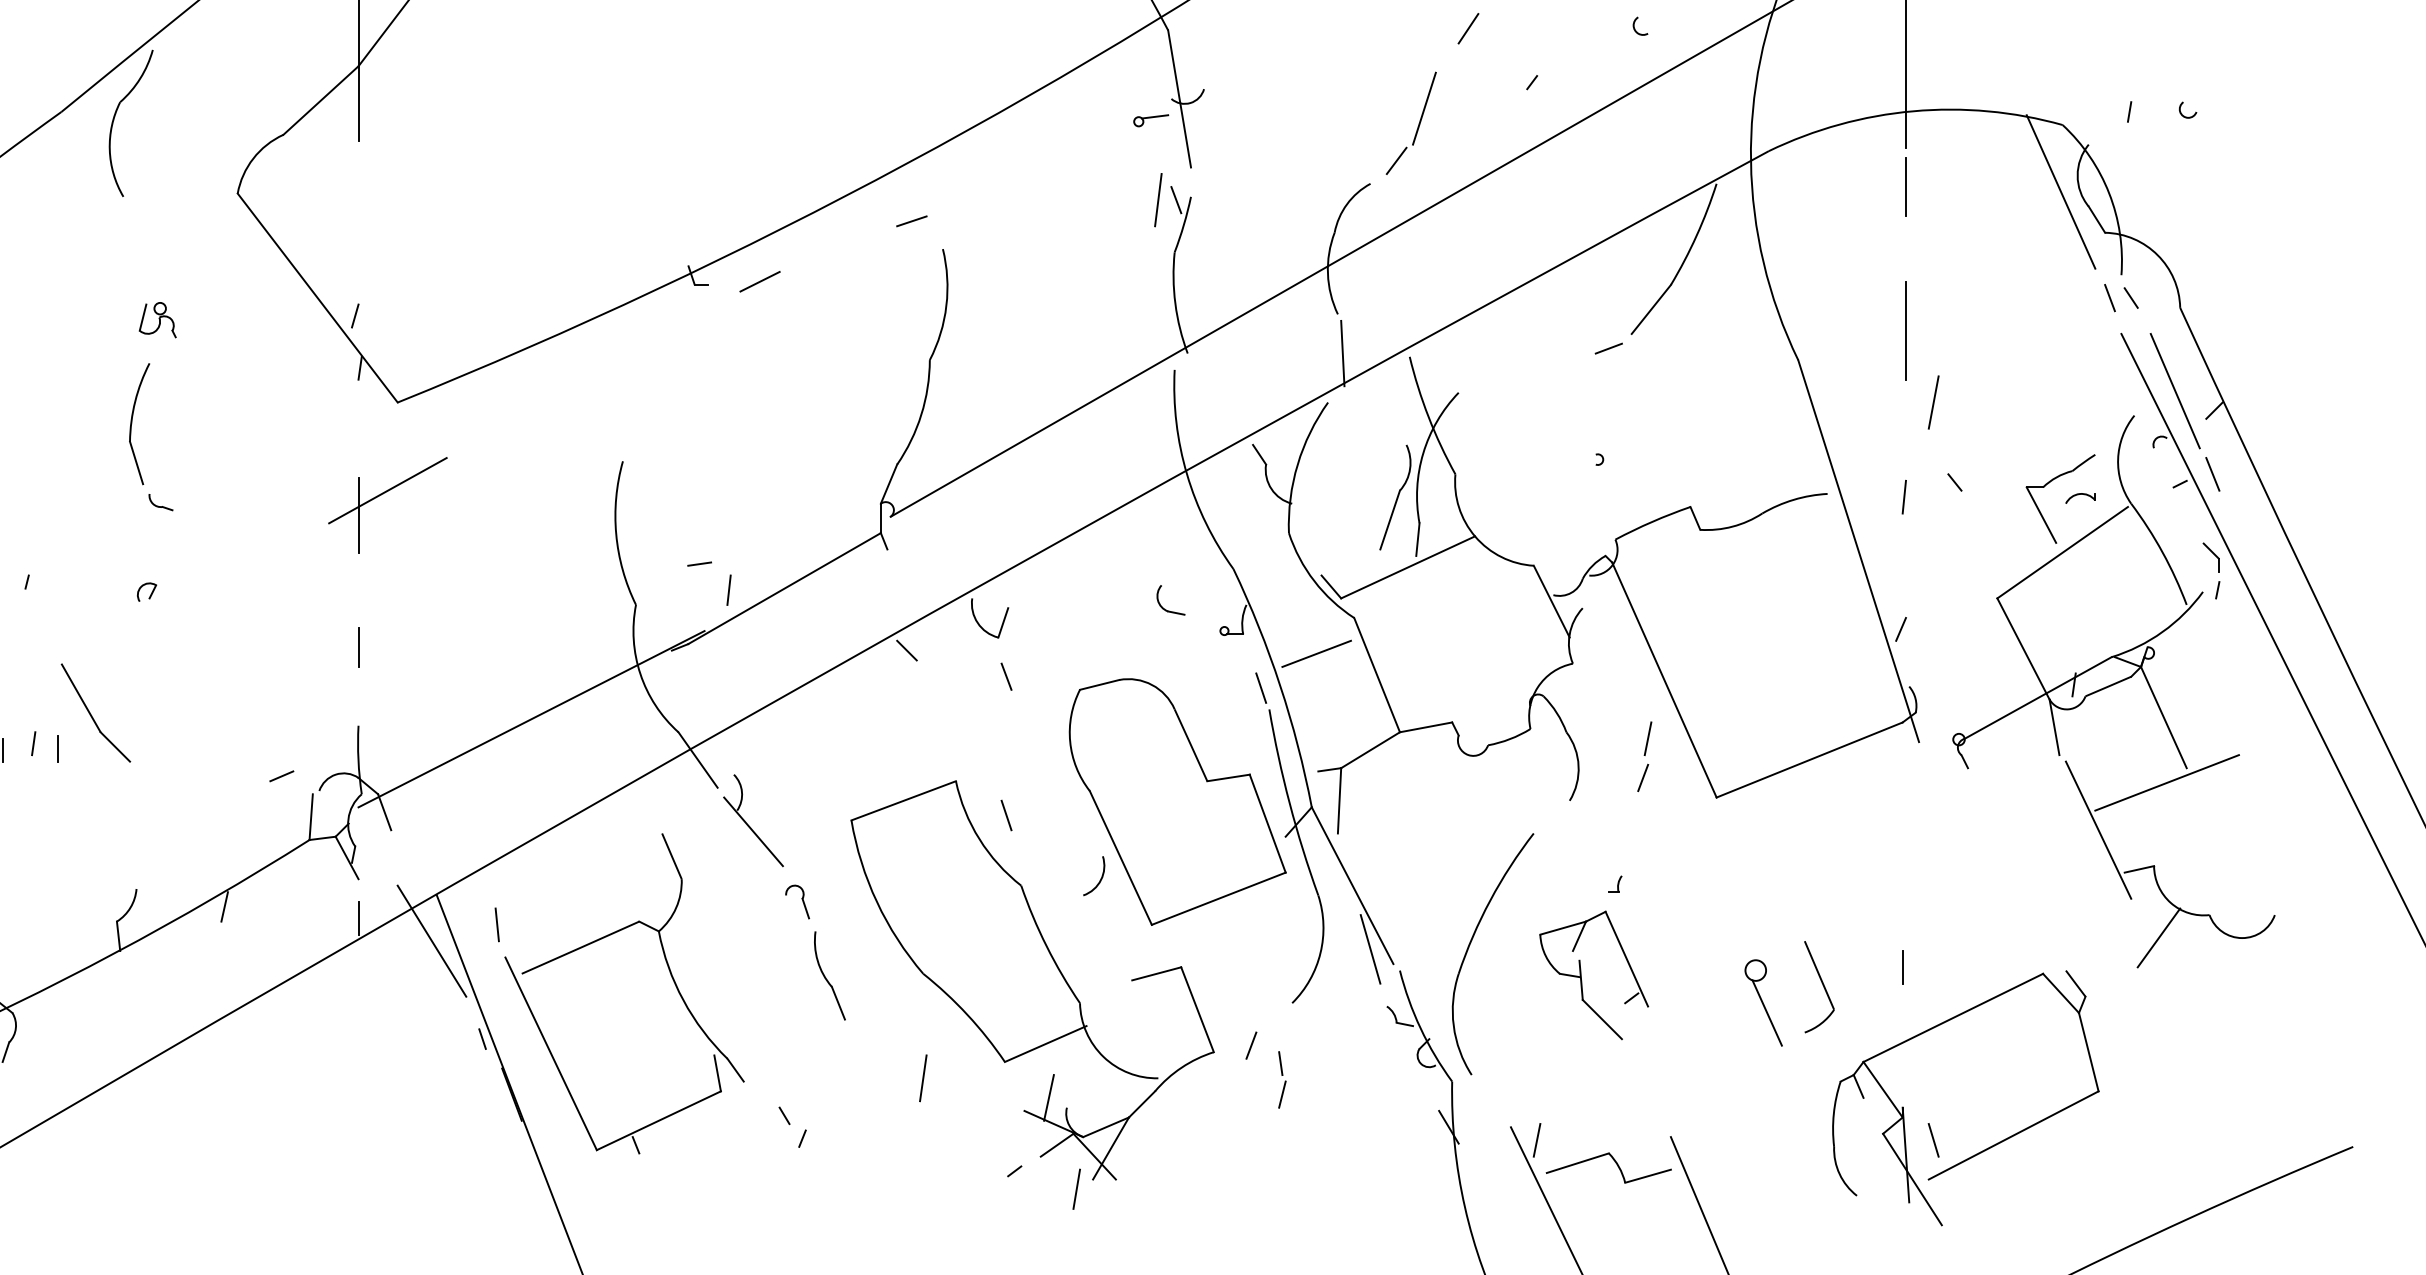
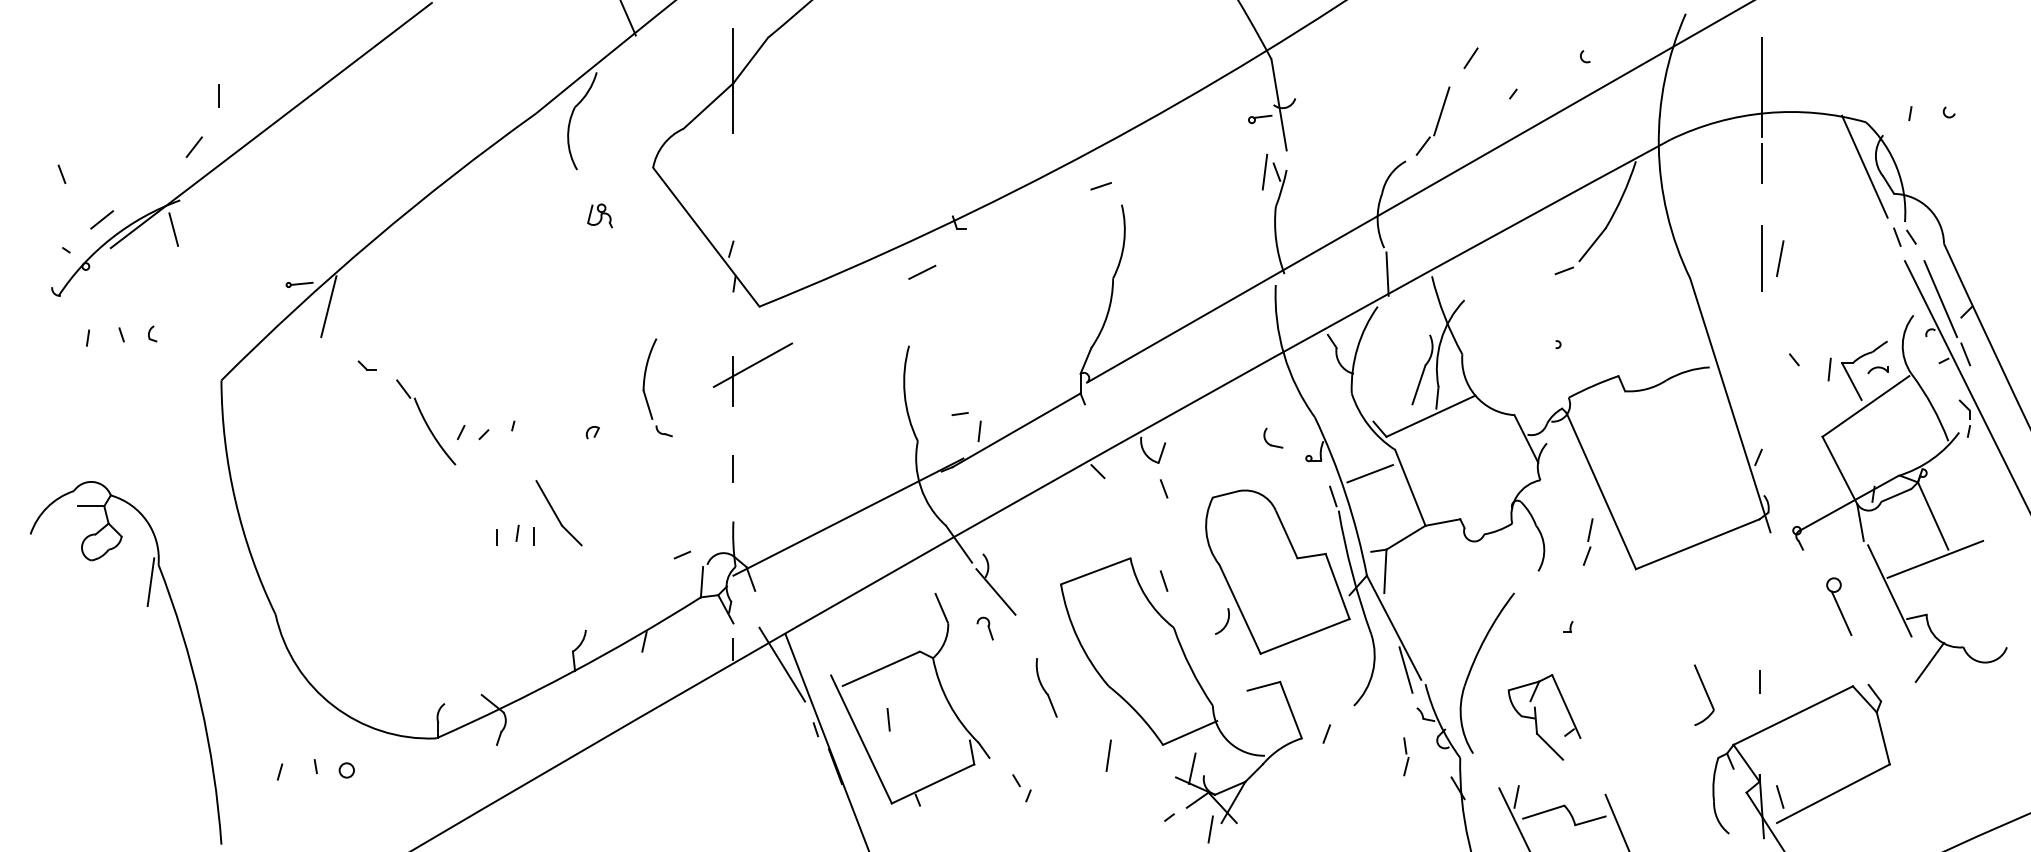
line: (760, 280) -> (922, 271), moved
part: (156, 319) -> (599, 215), moved
line: (1934, 402) -> (1780, 258), moved
part: (131, 436) -> (644, 387), moved
line: (1904, 497) -> (1829, 369), moved
part: (796, 901) -> (984, 628), moved
line: (497, 924) -> (888, 719), moved
part: (1581, 975) -> (1536, 717), moved
part: (1764, 1002) -> (1839, 606), moved
part: (1282, 1079) -> (1406, 756), moved

